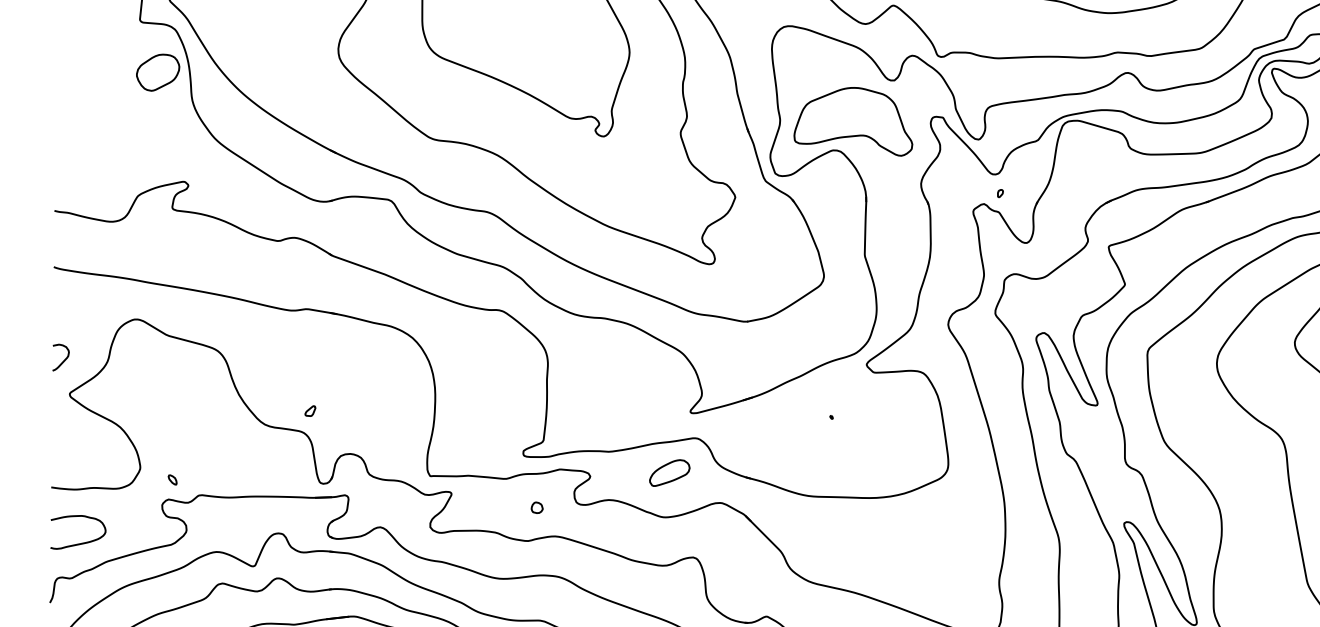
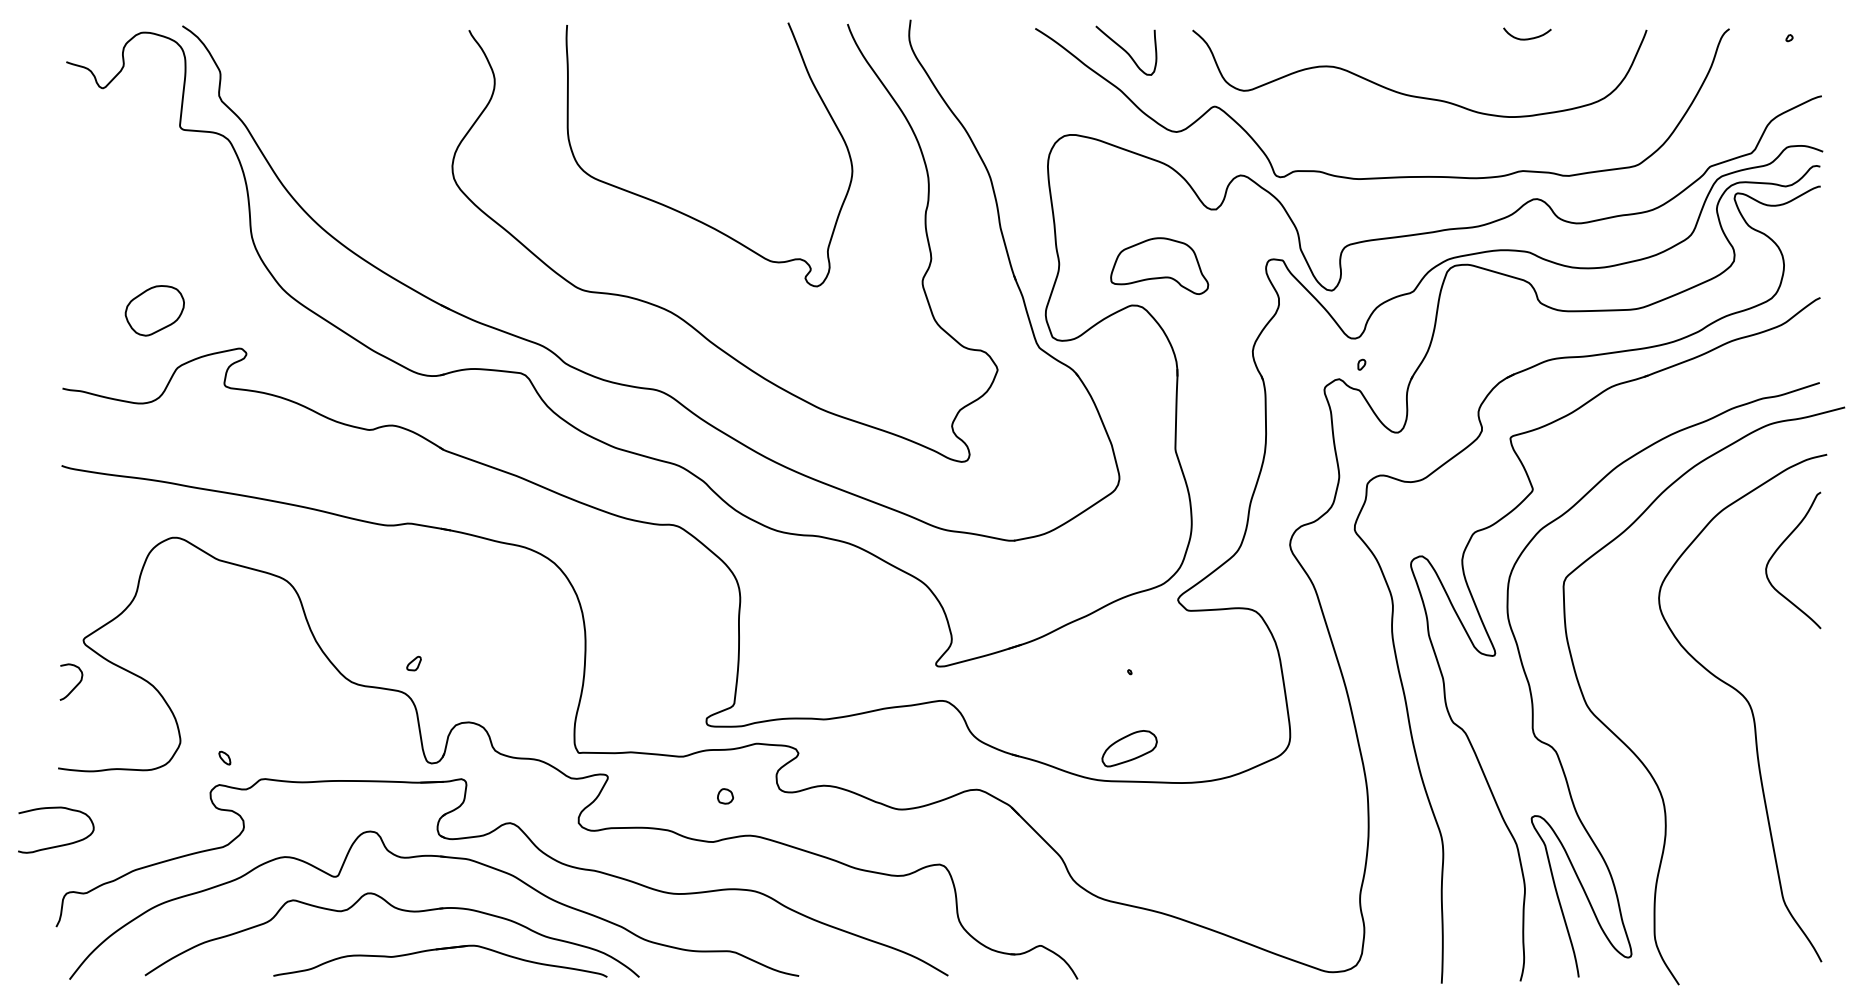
part: (157, 72) -> (154, 310), moved
part: (853, 121) -> (1159, 265), size x0.6
curve: (63, 360) -> (75, 685), moved
part: (669, 472) -> (1129, 748), moved
curve: (82, 542) -> (61, 844), moved

